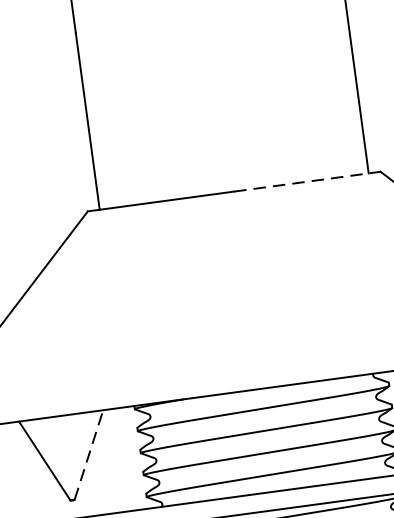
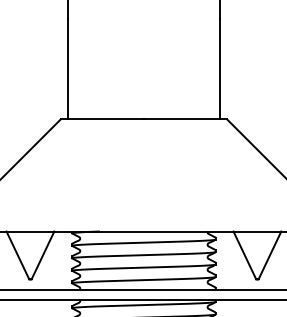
line: (307, 181) -> (185, 119), dashed -> solid
line: (89, 453) -> (43, 254), dashed -> solid

